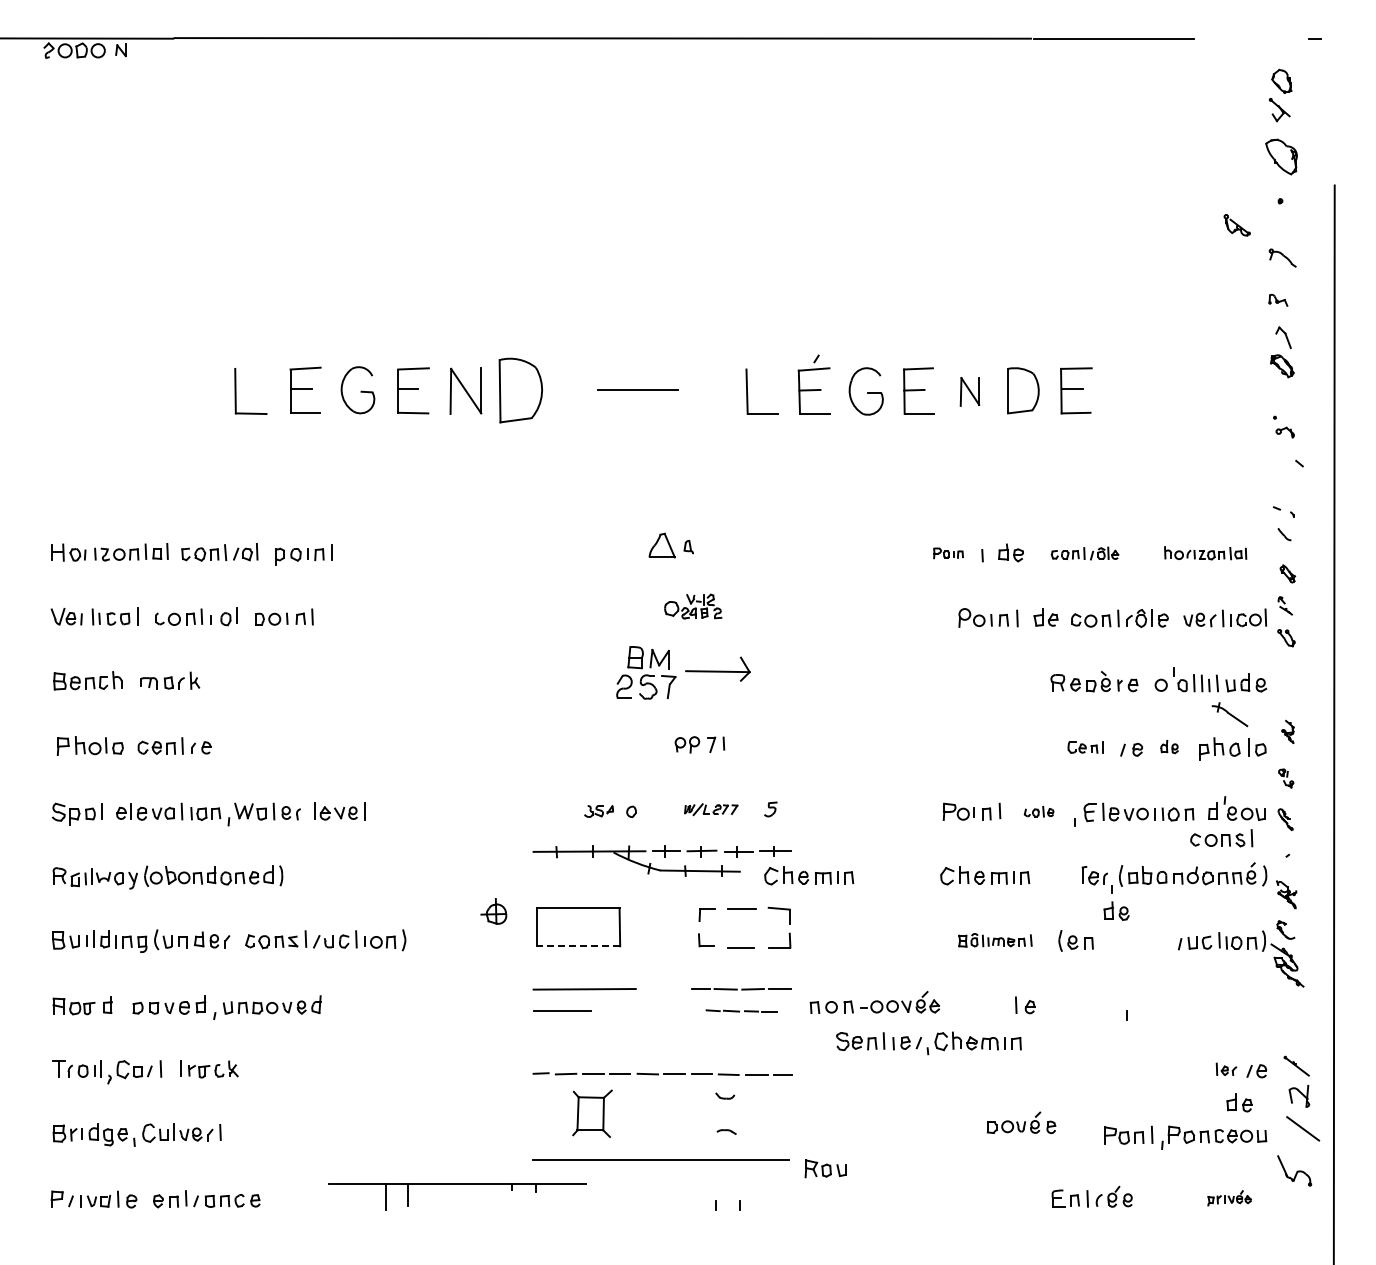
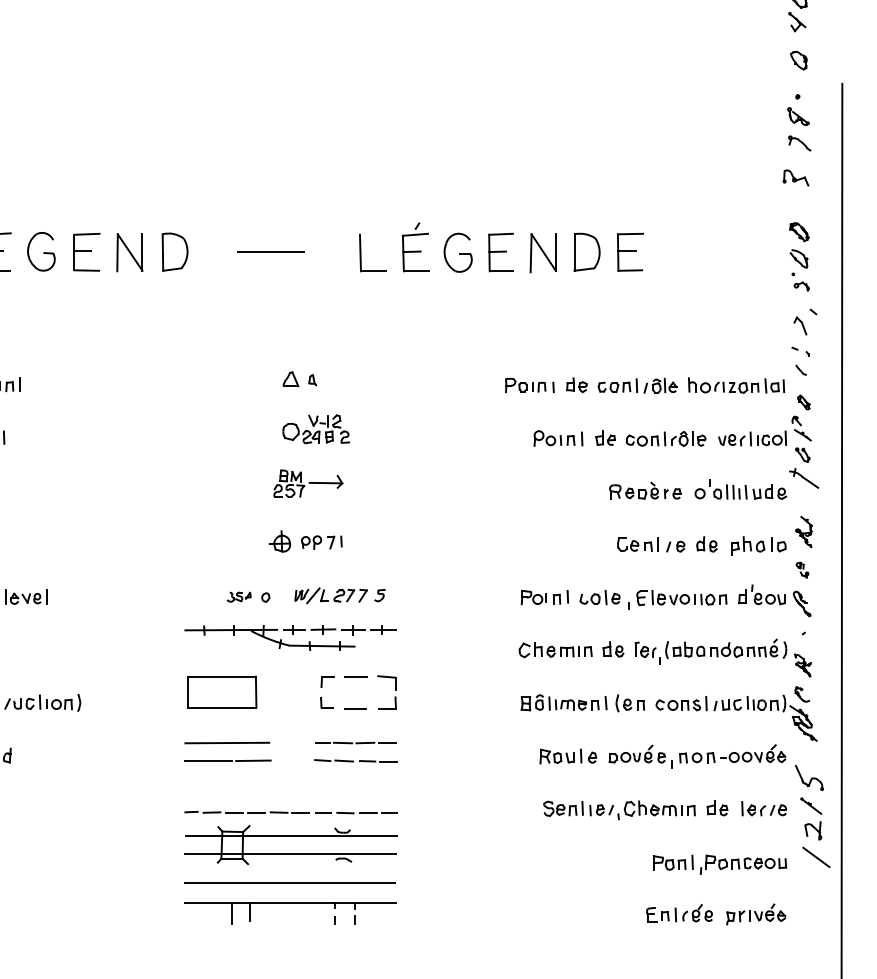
part: (1281, 157) -> (798, 60), size x0.62
part: (1236, 225) -> (797, 116), moved
part: (1278, 300) -> (796, 178), size x1.67
part: (1283, 337) -> (800, 325), moved
part: (521, 390) -> (175, 252), size x0.71
part: (969, 391) -> (542, 252), size x1.67
part: (1281, 398) -> (798, 258), added
part: (662, 545) -> (291, 379), size x0.71
part: (1205, 552) -> (736, 384), size x1.43
part: (948, 553) -> (525, 385), size x1.67
part: (1084, 553) -> (637, 385), size x1.43
part: (1285, 605) -> (801, 428), size x1.67
part: (693, 606) -> (316, 429), size x1.43
part: (683, 673) -> (308, 484), size x0.62
part: (1229, 714) -> (803, 478), moved
part: (1287, 731) -> (803, 531), size x1.67
part: (1169, 746) -> (706, 543), size x1.43
part: (1085, 747) -> (637, 544), size x1.43
part: (710, 809) -> (330, 595), size x1.67
part: (1038, 811) -> (599, 597), size x1.67
part: (1285, 819) -> (801, 603), size x1.43
part: (1221, 838) -> (681, 703), moved
part: (809, 875) -> (411, 649), removed
part: (1116, 910) -> (613, 648), moved
part: (493, 911) -> (279, 541), moved
part: (995, 940) -> (564, 703), size x1.43
line: (578, 946) -> (222, 707), dashed -> solid
part: (874, 1002) -> (732, 753), moved
line: (616, 1010) -> (253, 760), added
part: (741, 1010) -> (355, 760), size x1.43
part: (928, 1043) -> (619, 810), moved
part: (1226, 1069) -> (753, 808), size x1.43
line: (663, 1102) -> (291, 835), added
part: (1239, 1102) -> (717, 807), moved
part: (1021, 1122) -> (637, 753), moved
line: (661, 1124) -> (290, 853), added
part: (825, 1168) -> (556, 756), moved
part: (1294, 1170) -> (809, 777), moved
part: (457, 1184) -> (290, 903), moved
part: (1091, 1196) -> (678, 912), moved
part: (1229, 1198) -> (756, 914), size x1.67

